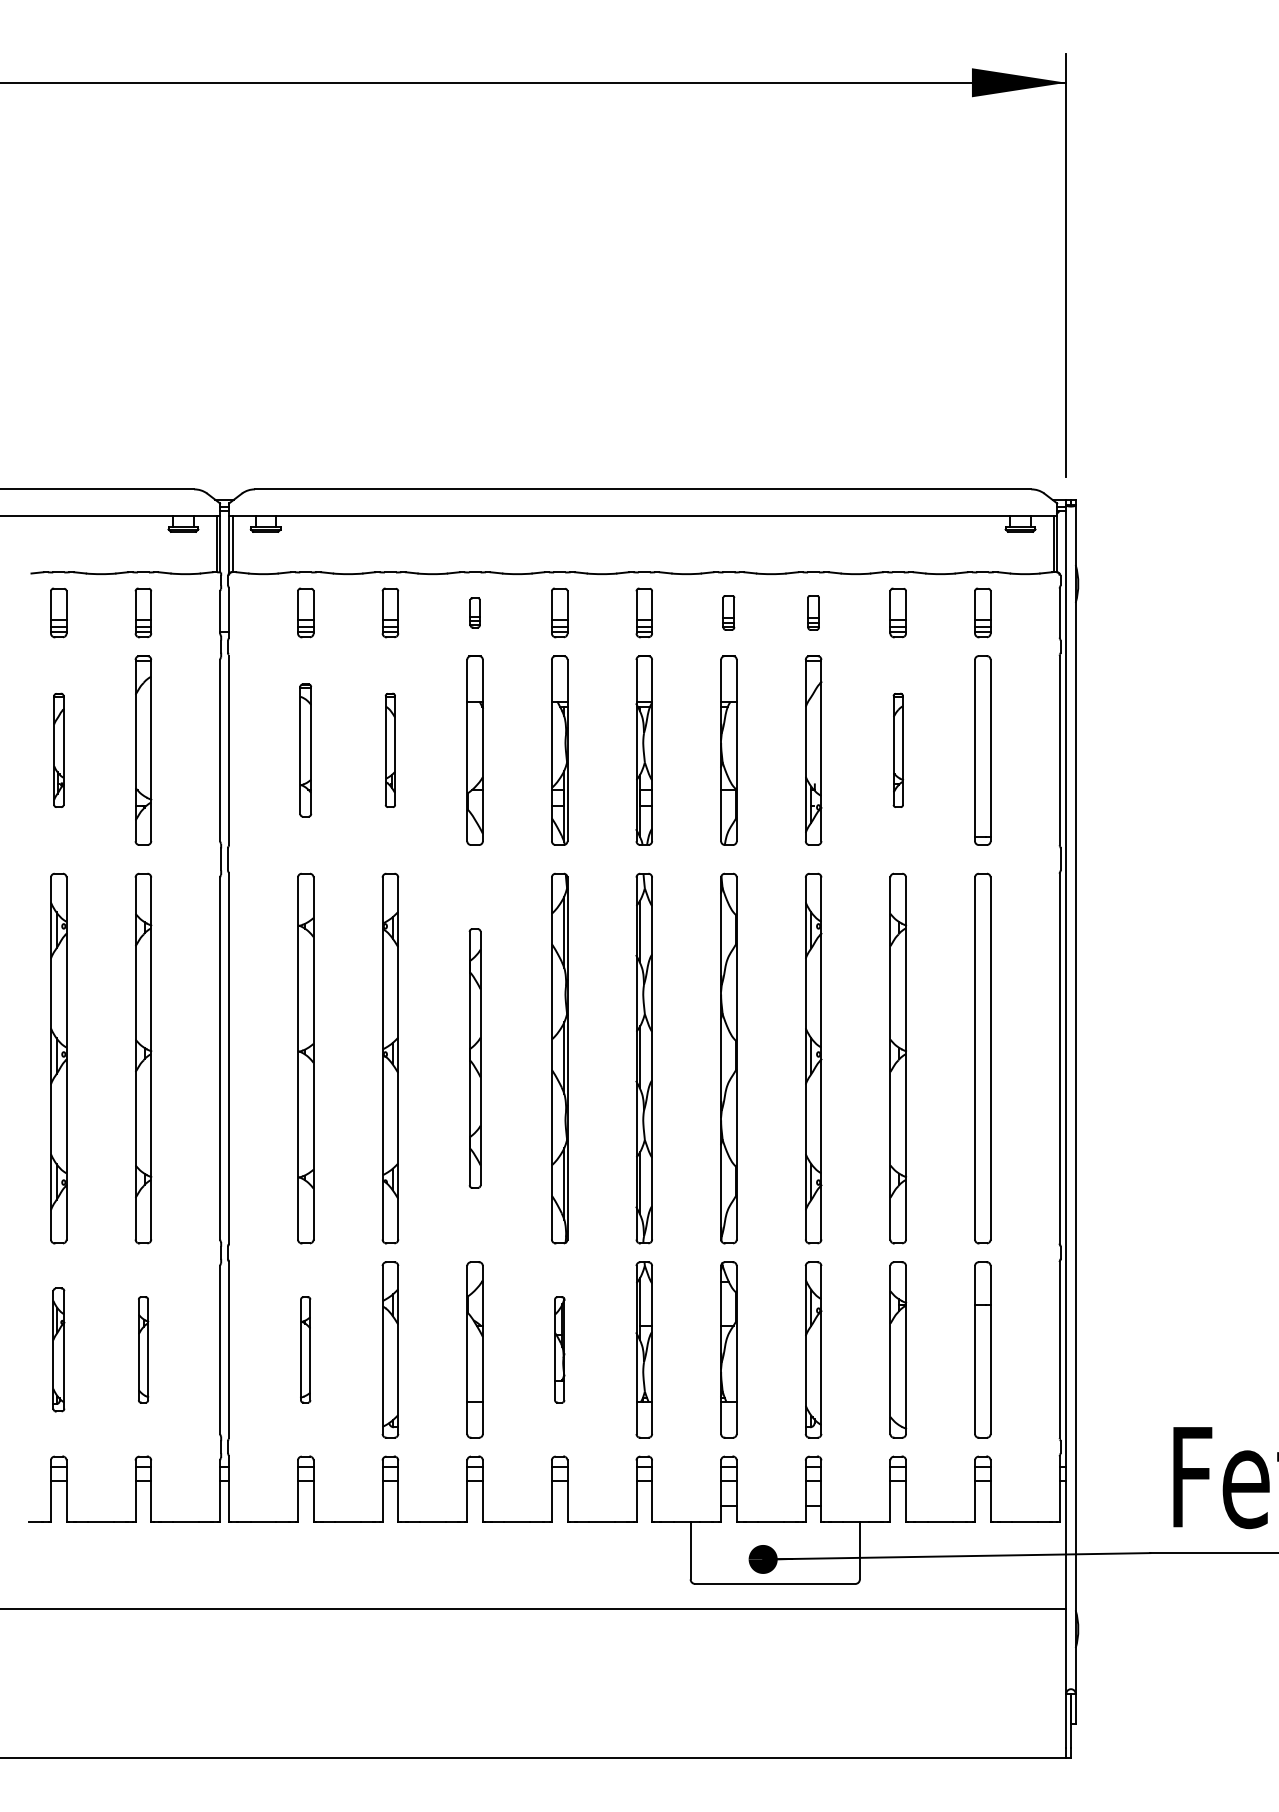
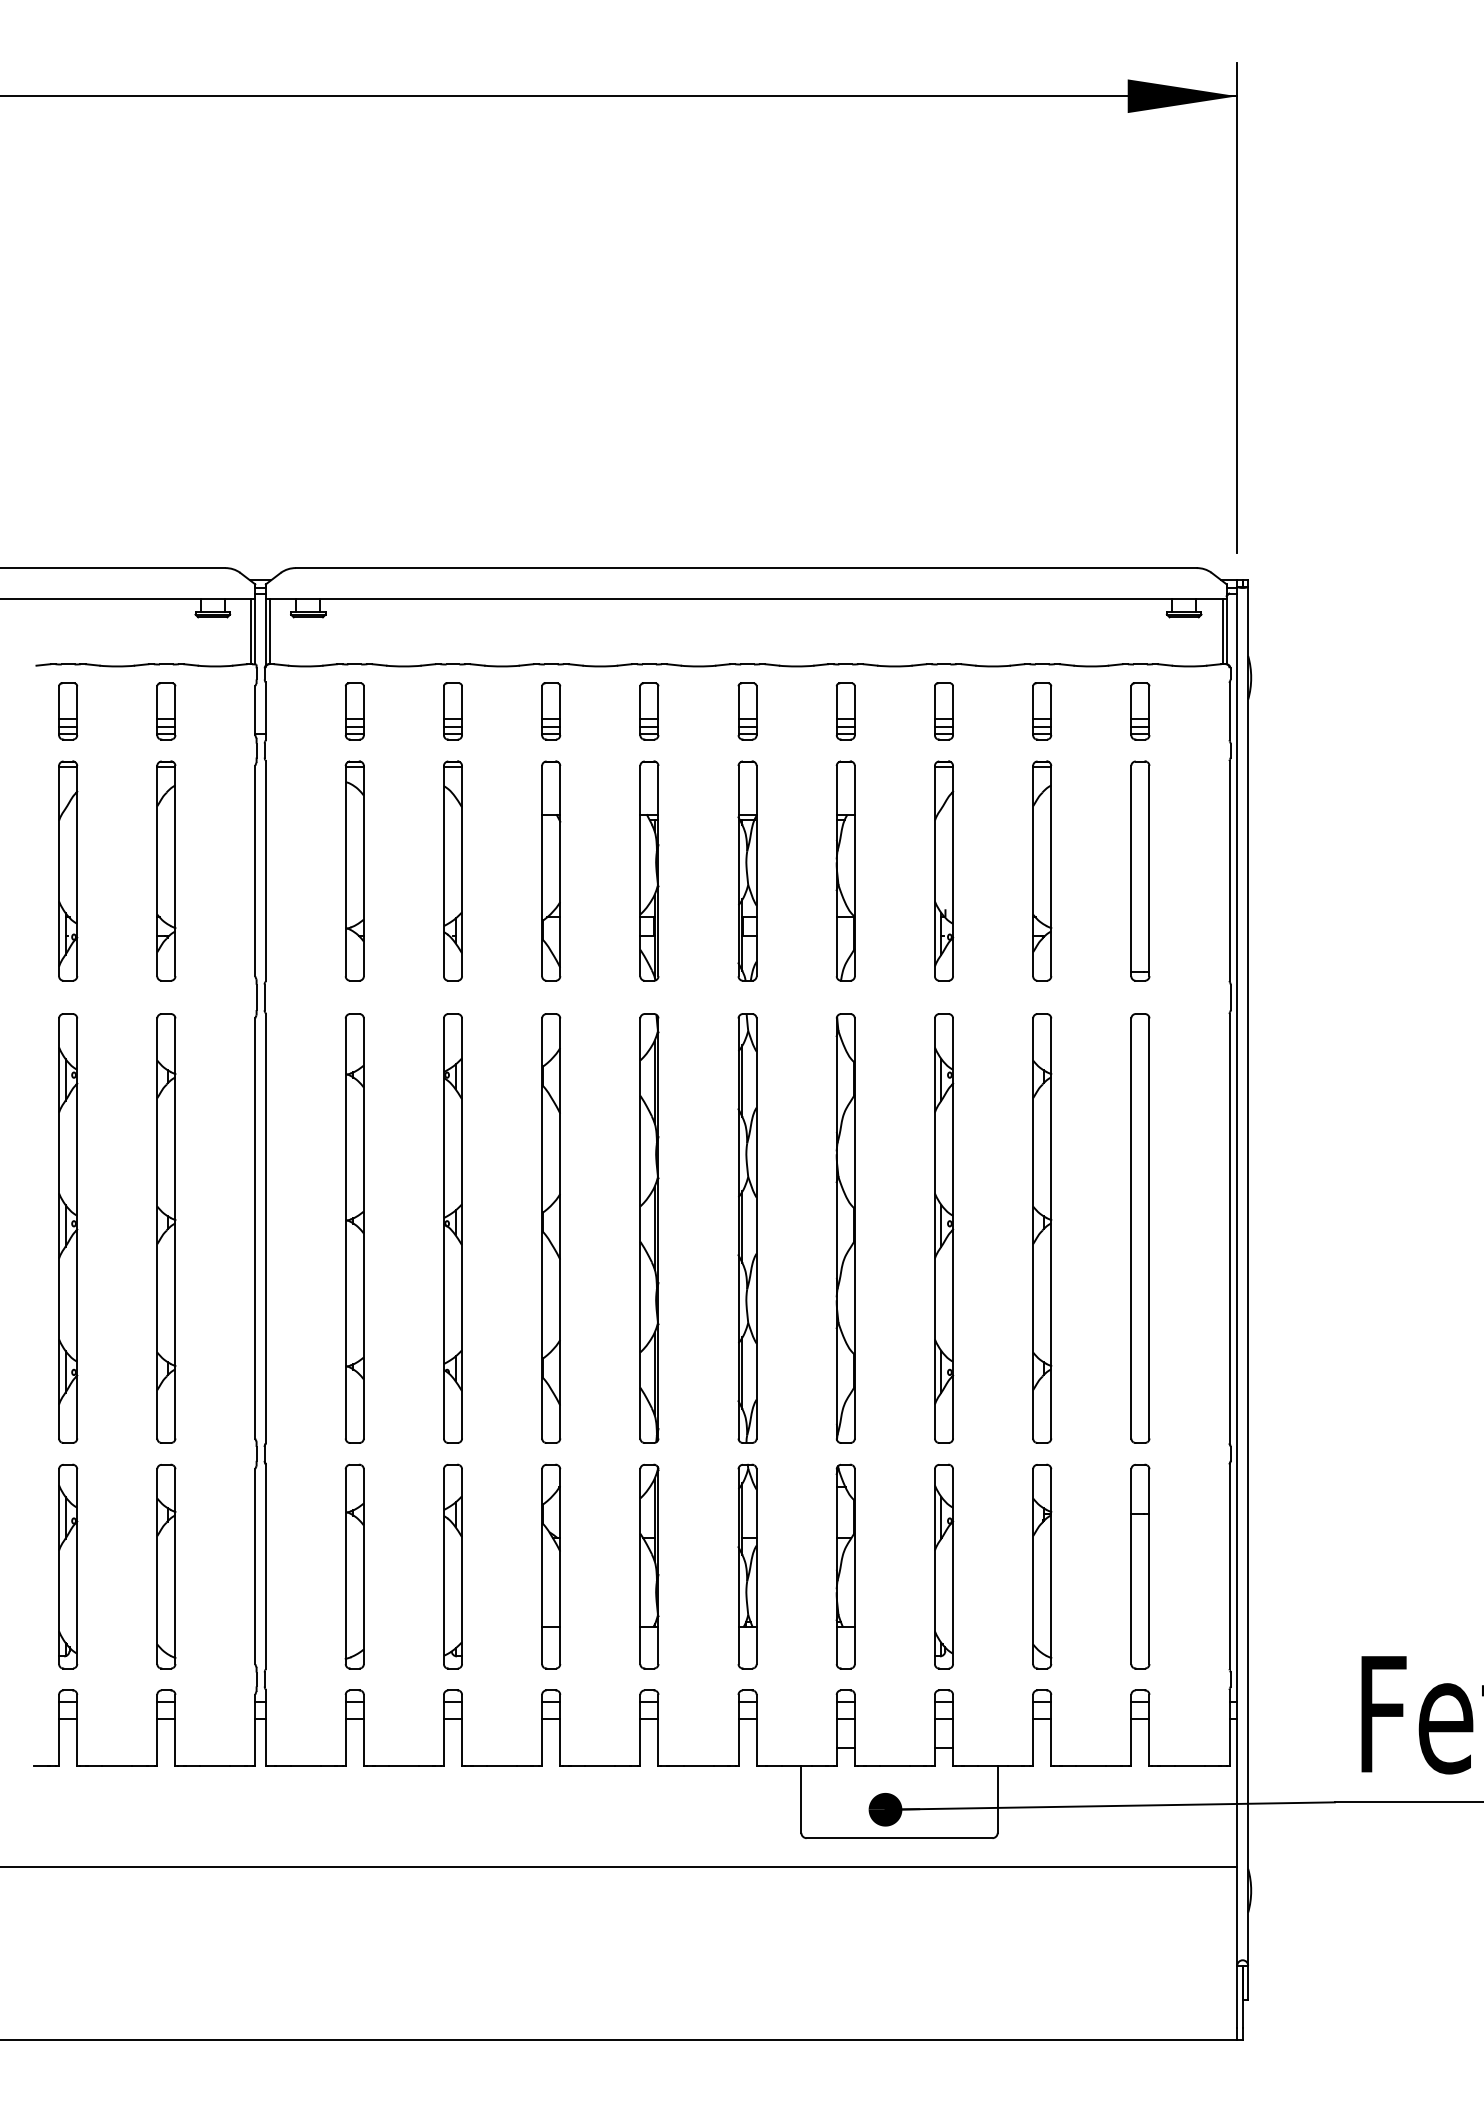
part: (475, 612) -> (551, 711), size x1.67
part: (728, 612) -> (845, 711), size x1.43
part: (813, 612) -> (943, 711), size x1.43
part: (59, 750) -> (68, 870), size x1.67
part: (305, 750) -> (354, 870), size x1.43
part: (390, 750) -> (452, 870), size x1.67
part: (898, 750) -> (1042, 870), size x1.67
part: (475, 1058) -> (551, 1228), size x1.43
part: (59, 1349) -> (68, 1566), size x1.43
part: (143, 1349) -> (166, 1566), size x1.67
part: (305, 1349) -> (354, 1566), size x1.67
part: (559, 1349) -> (649, 1566), size x1.67

